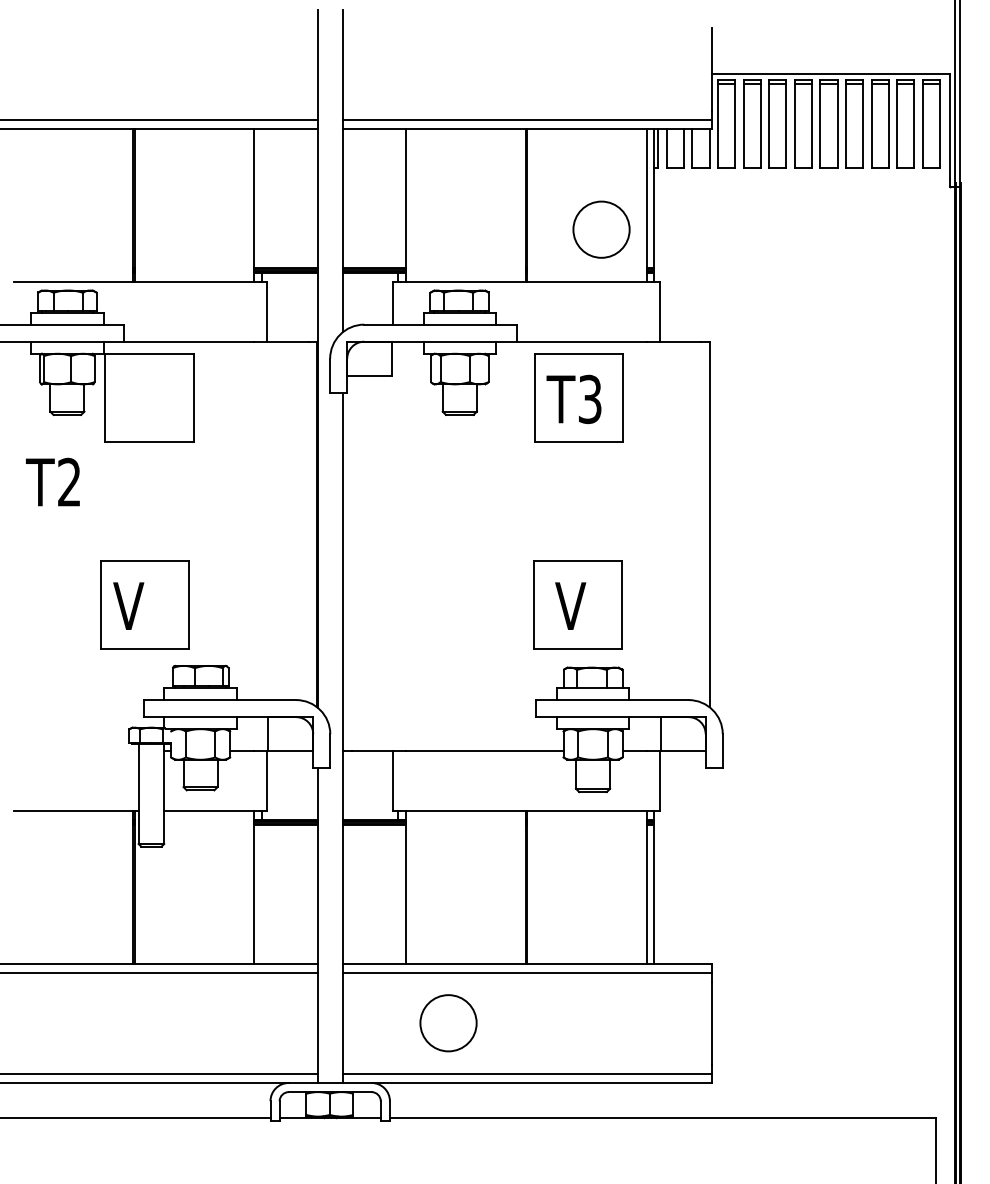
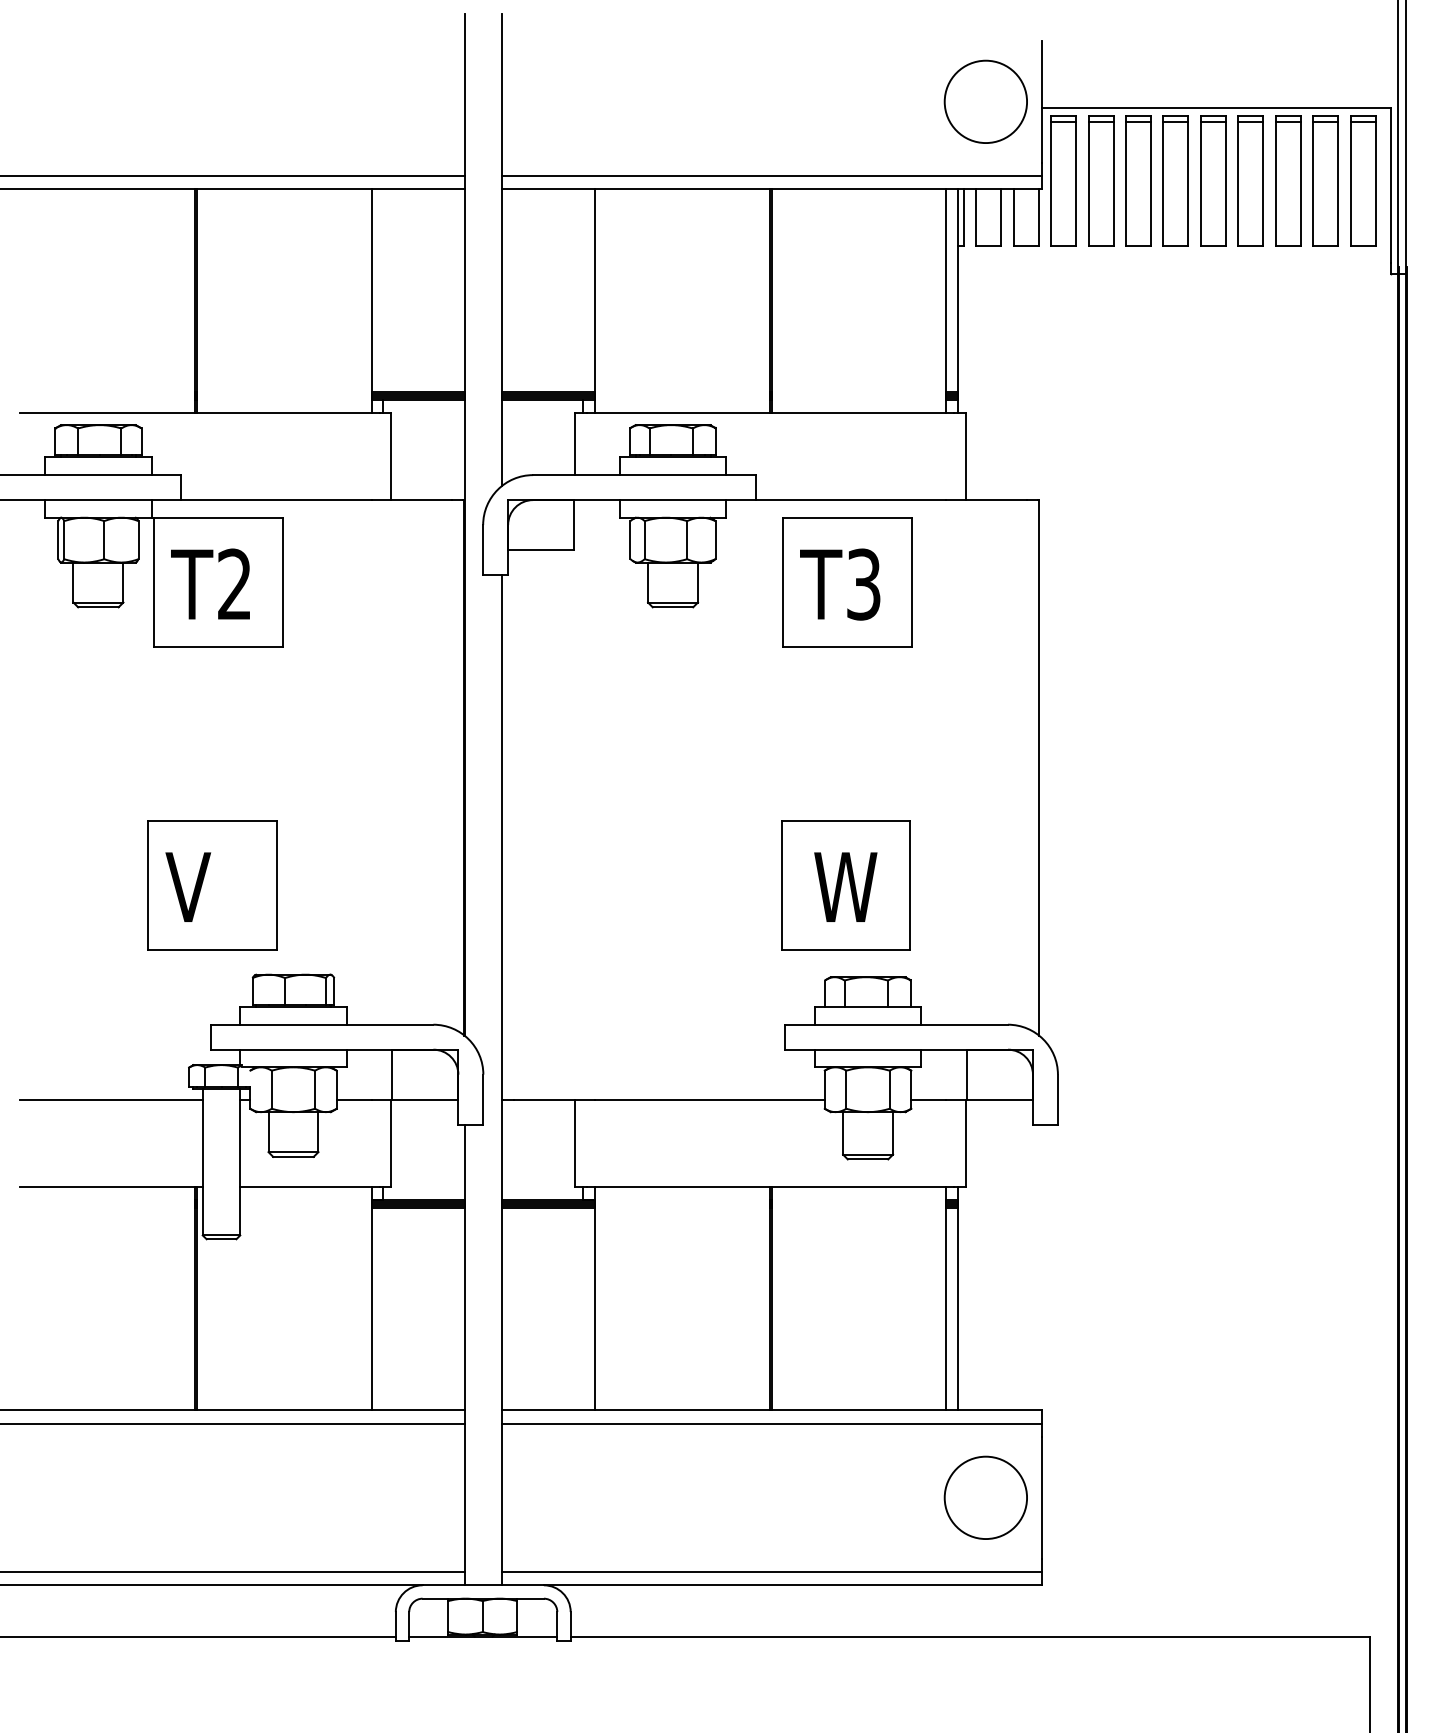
circle: (601, 229) -> (985, 101), moved
text: (52, 481) -> (209, 583), moved
text: (577, 605) -> (845, 886), V -> W
line: (75, 751) -> (110, 1100), added
circle: (448, 1023) -> (985, 1498), moved

